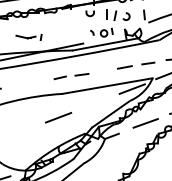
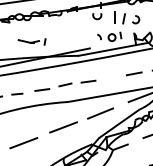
line: (38, 82) -> (42, 89), added
line: (14, 86) -> (16, 94), added
line: (92, 104) -> (99, 113), added
line: (20, 132) -> (23, 143), added

